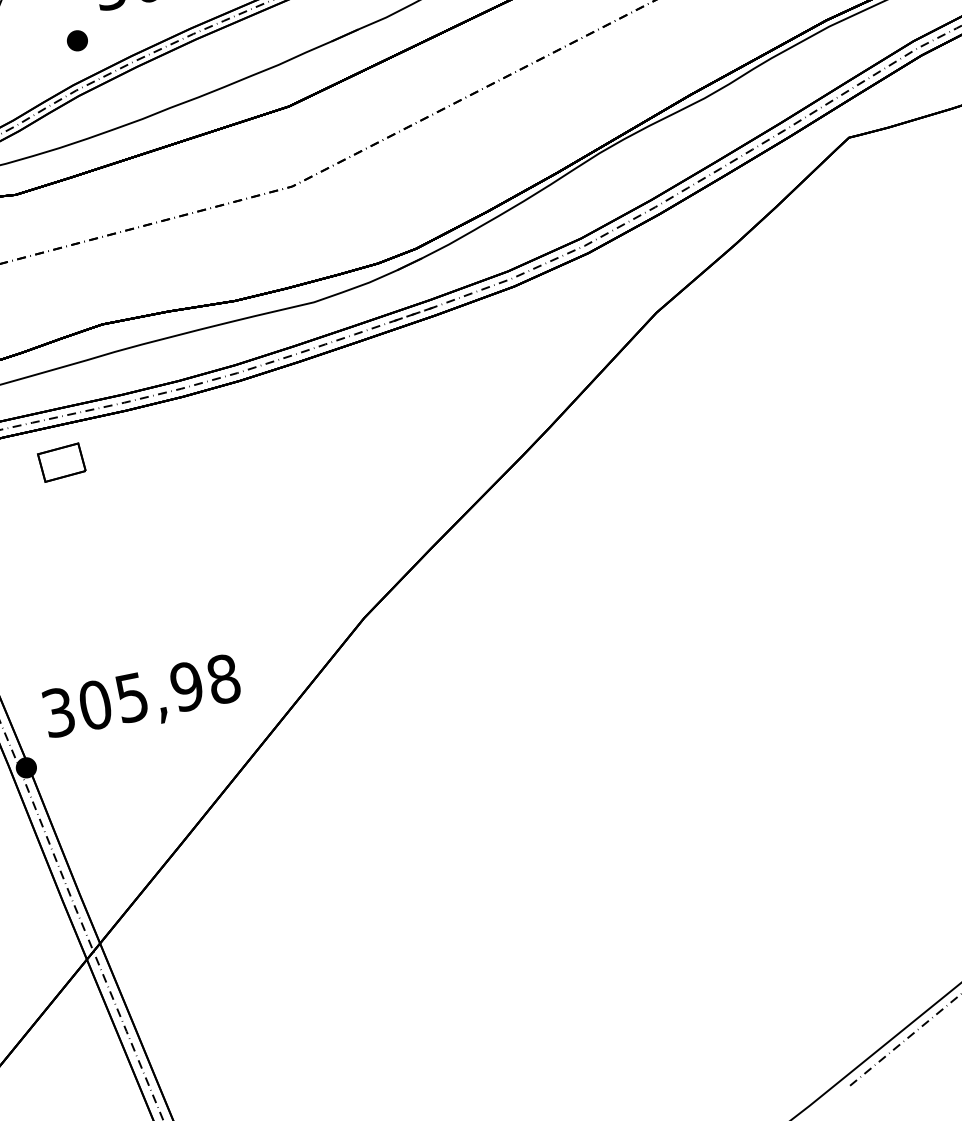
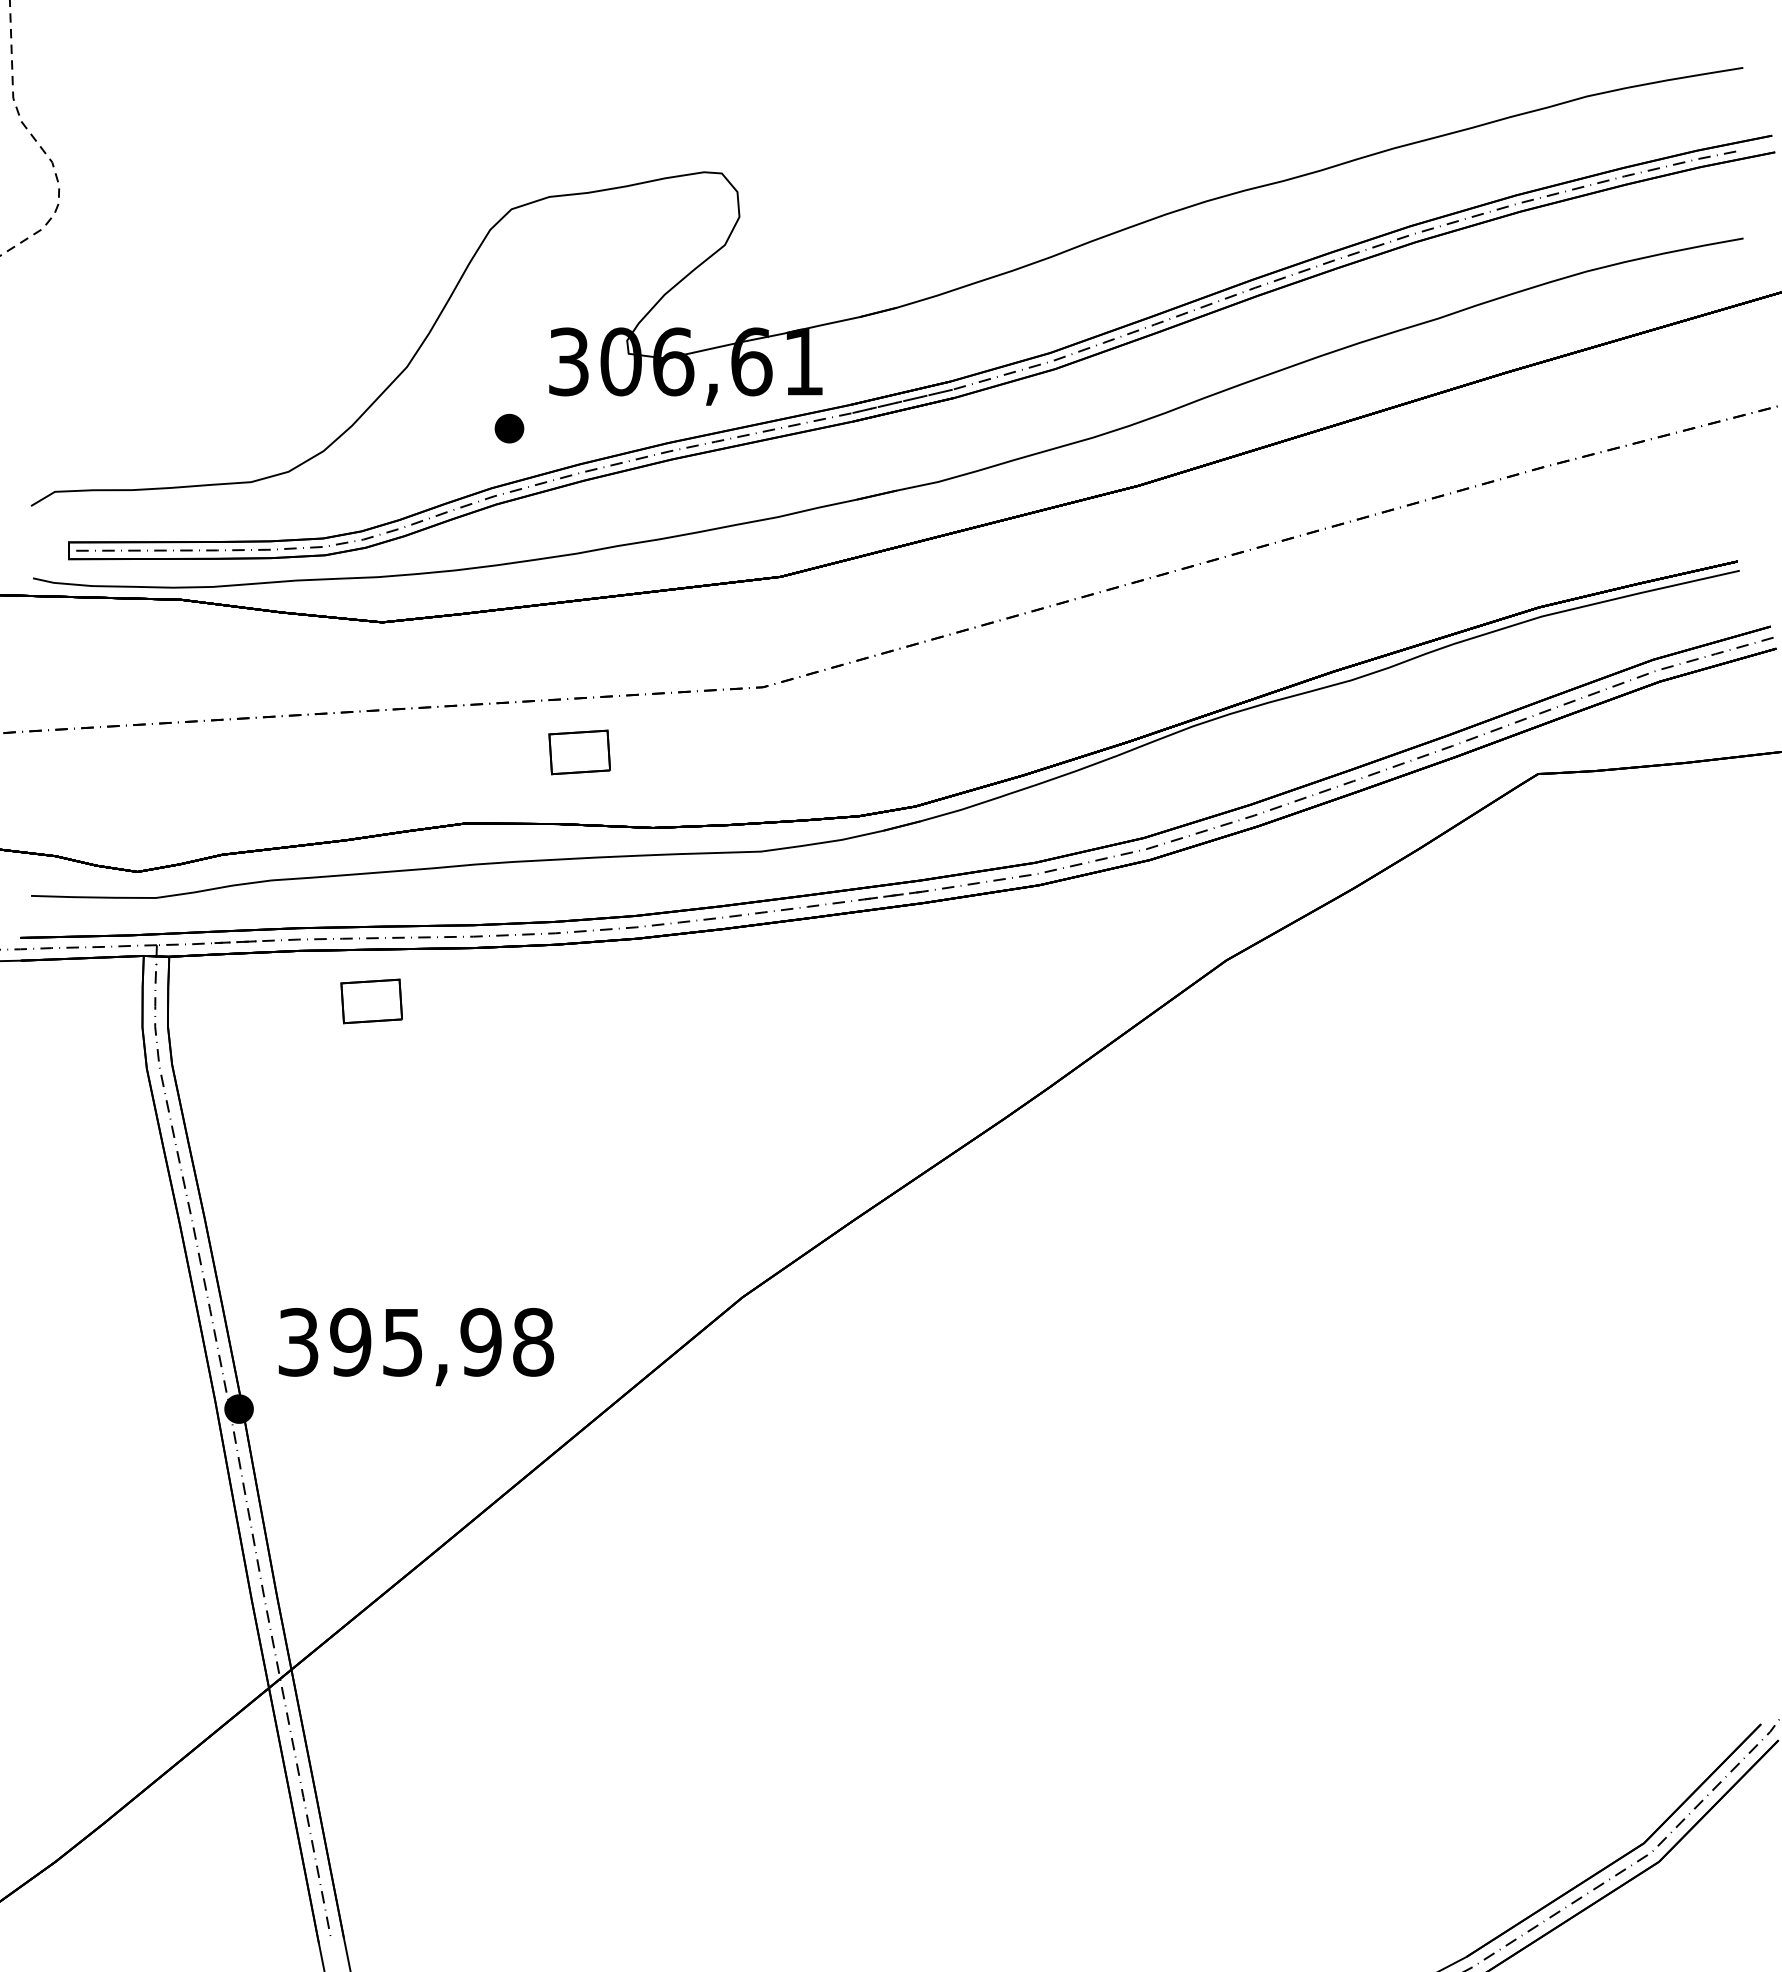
part: (172, 258) -> (579, 752), added
text: (95, 705) -> (350, 1342), 305,98 -> 395,98

